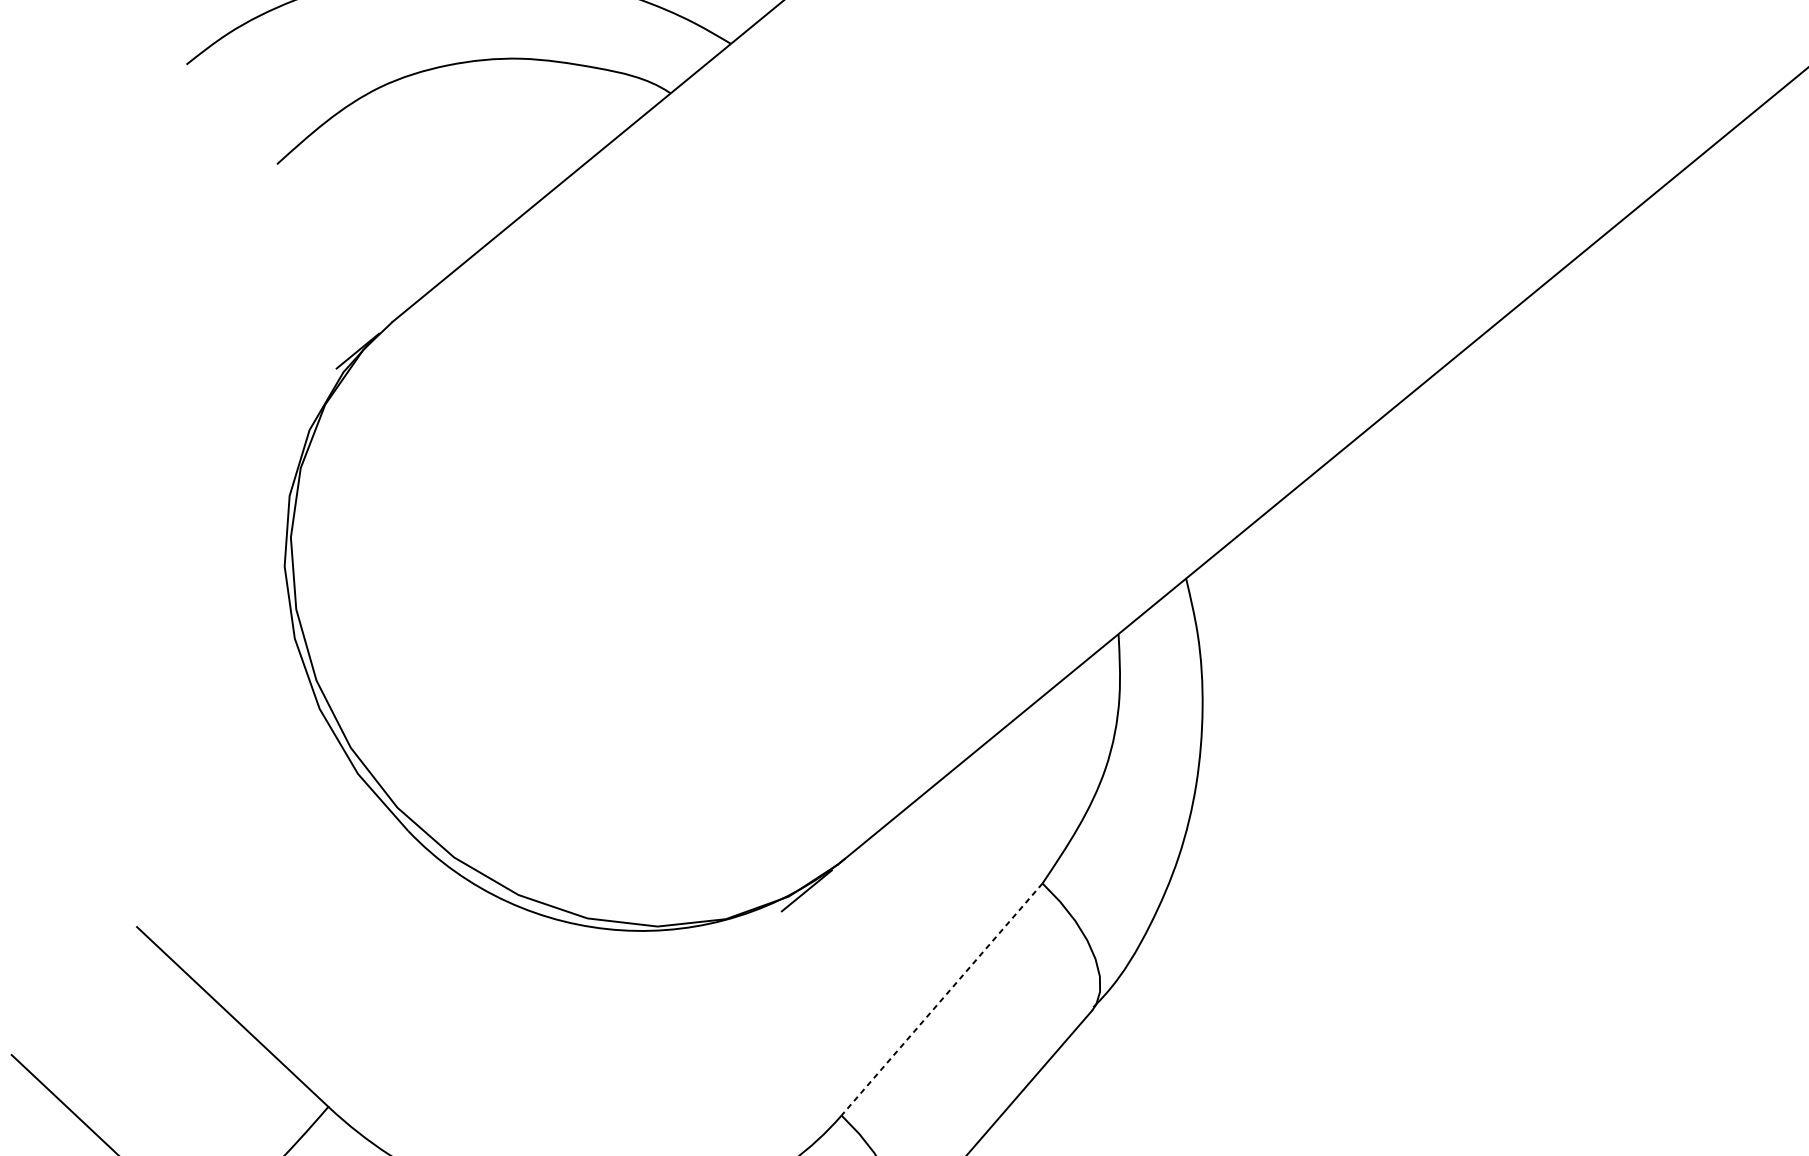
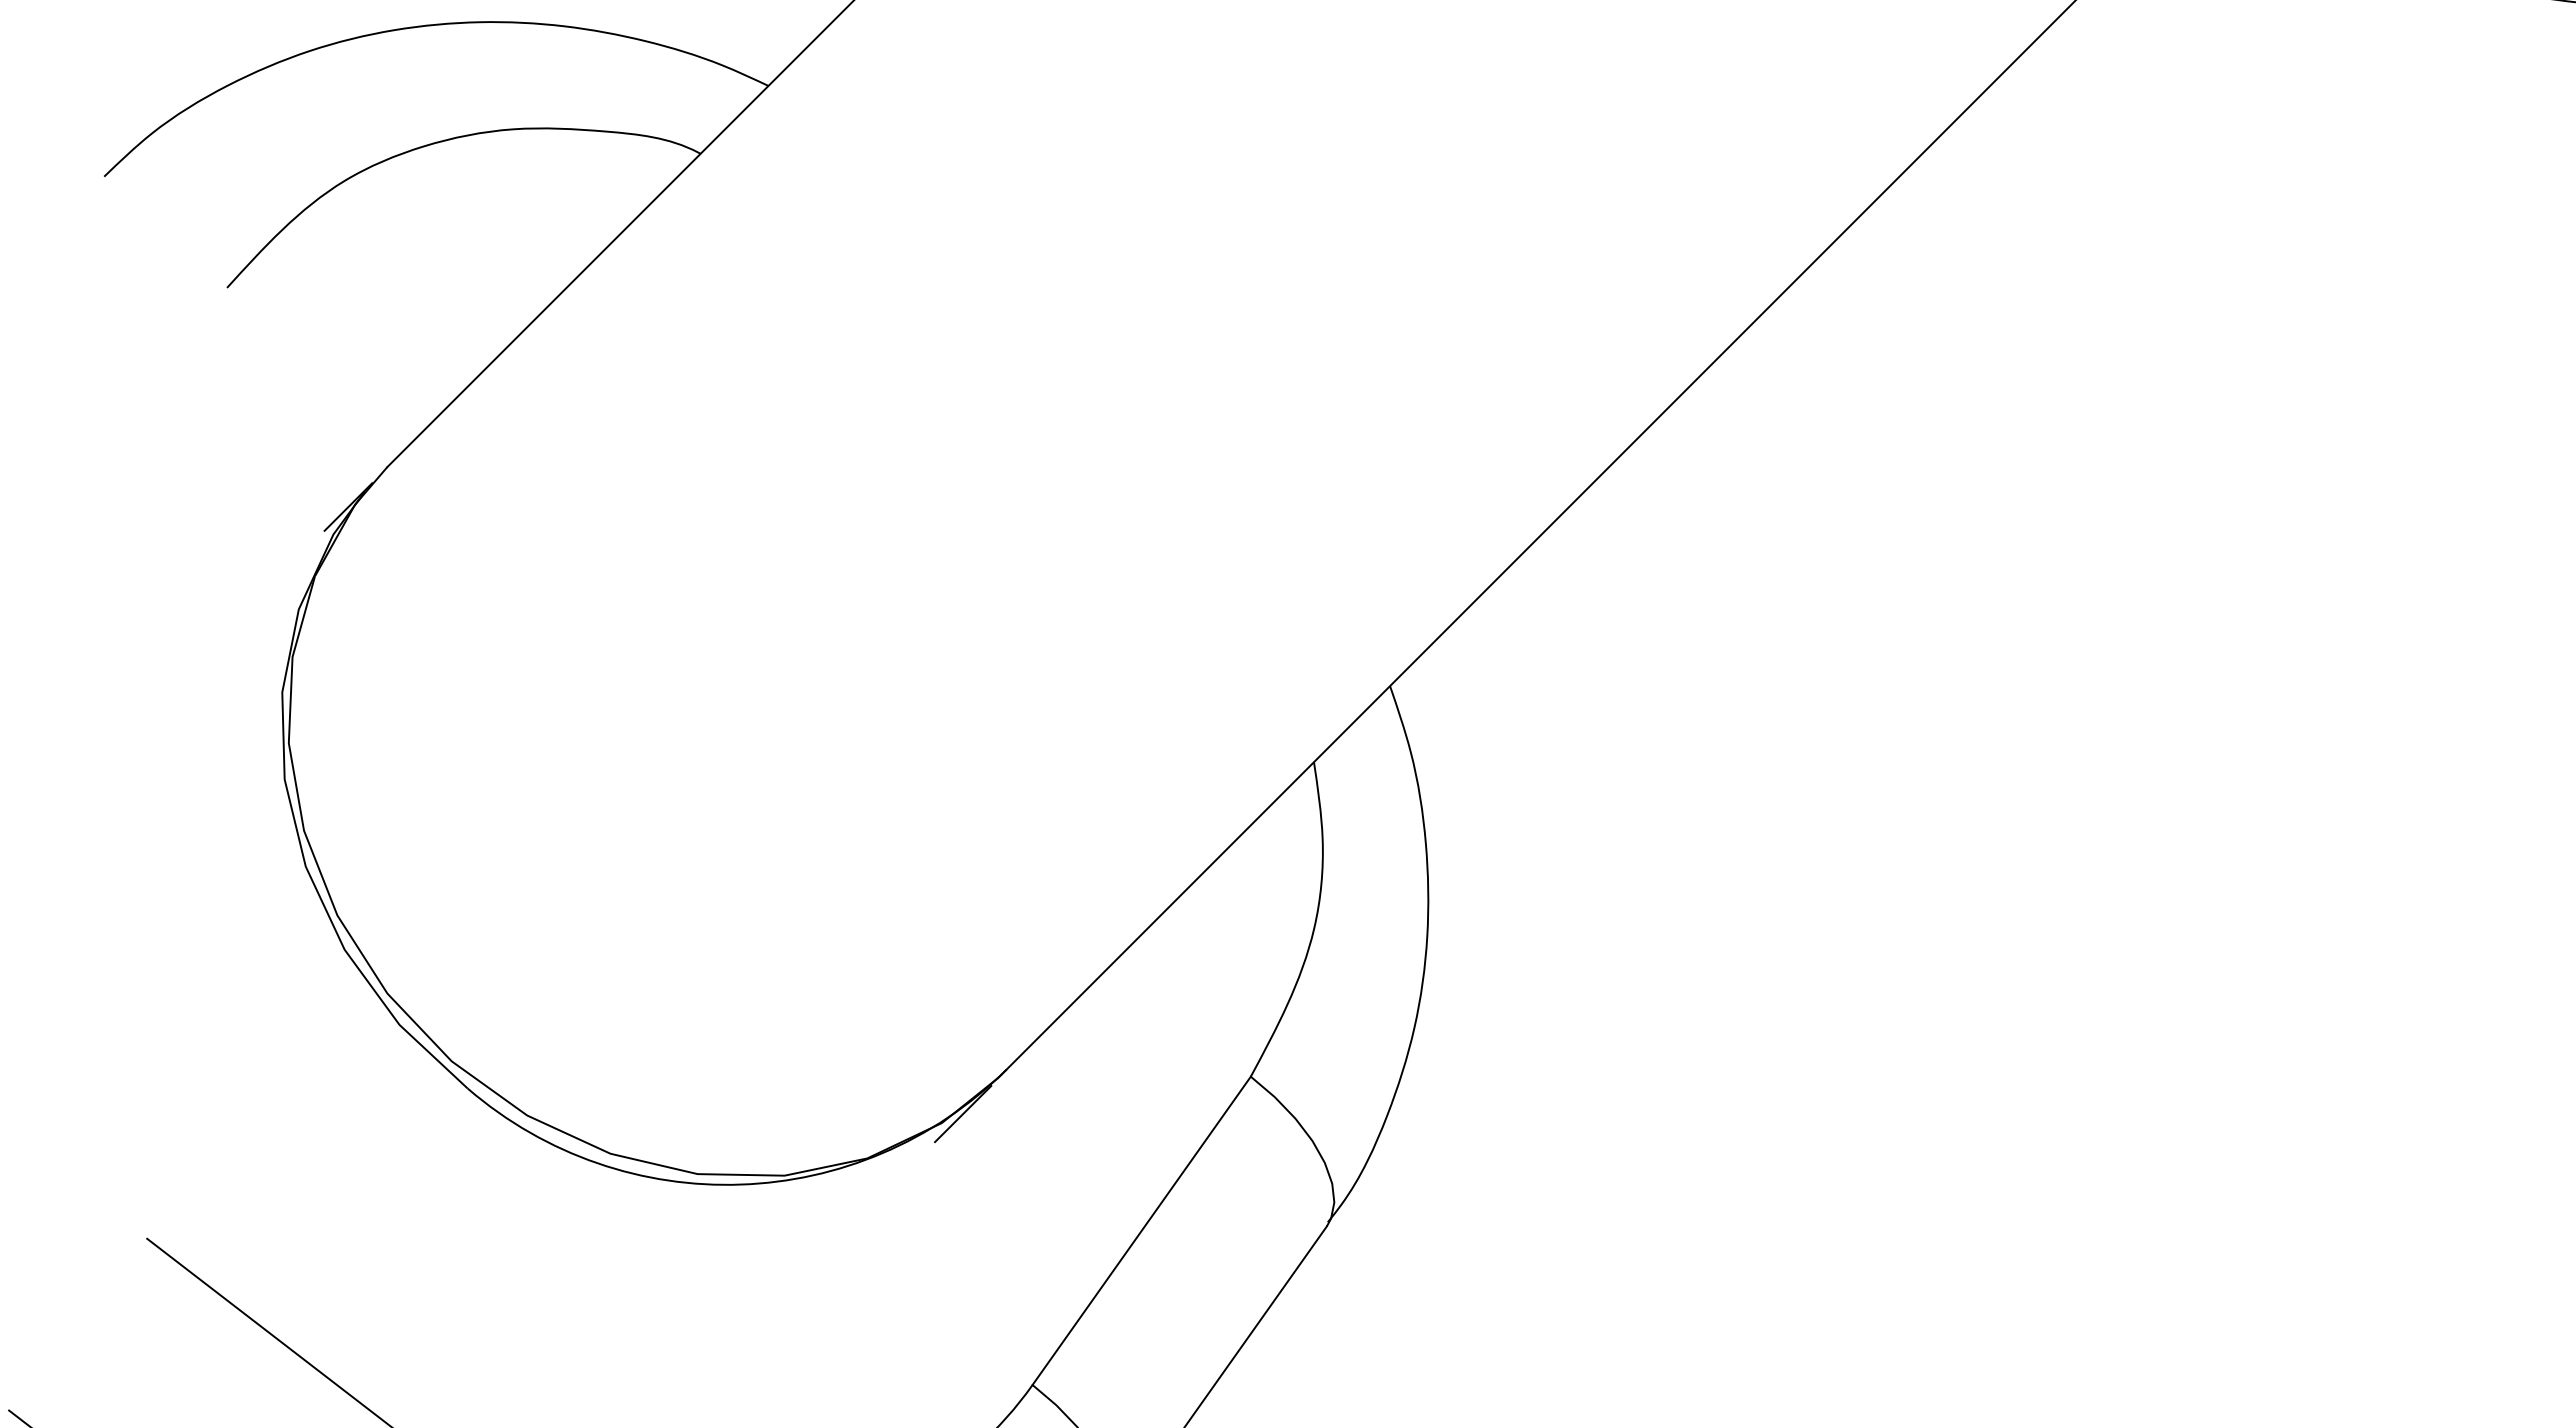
line: (941, 999) -> (1141, 1230), dashed -> solid

